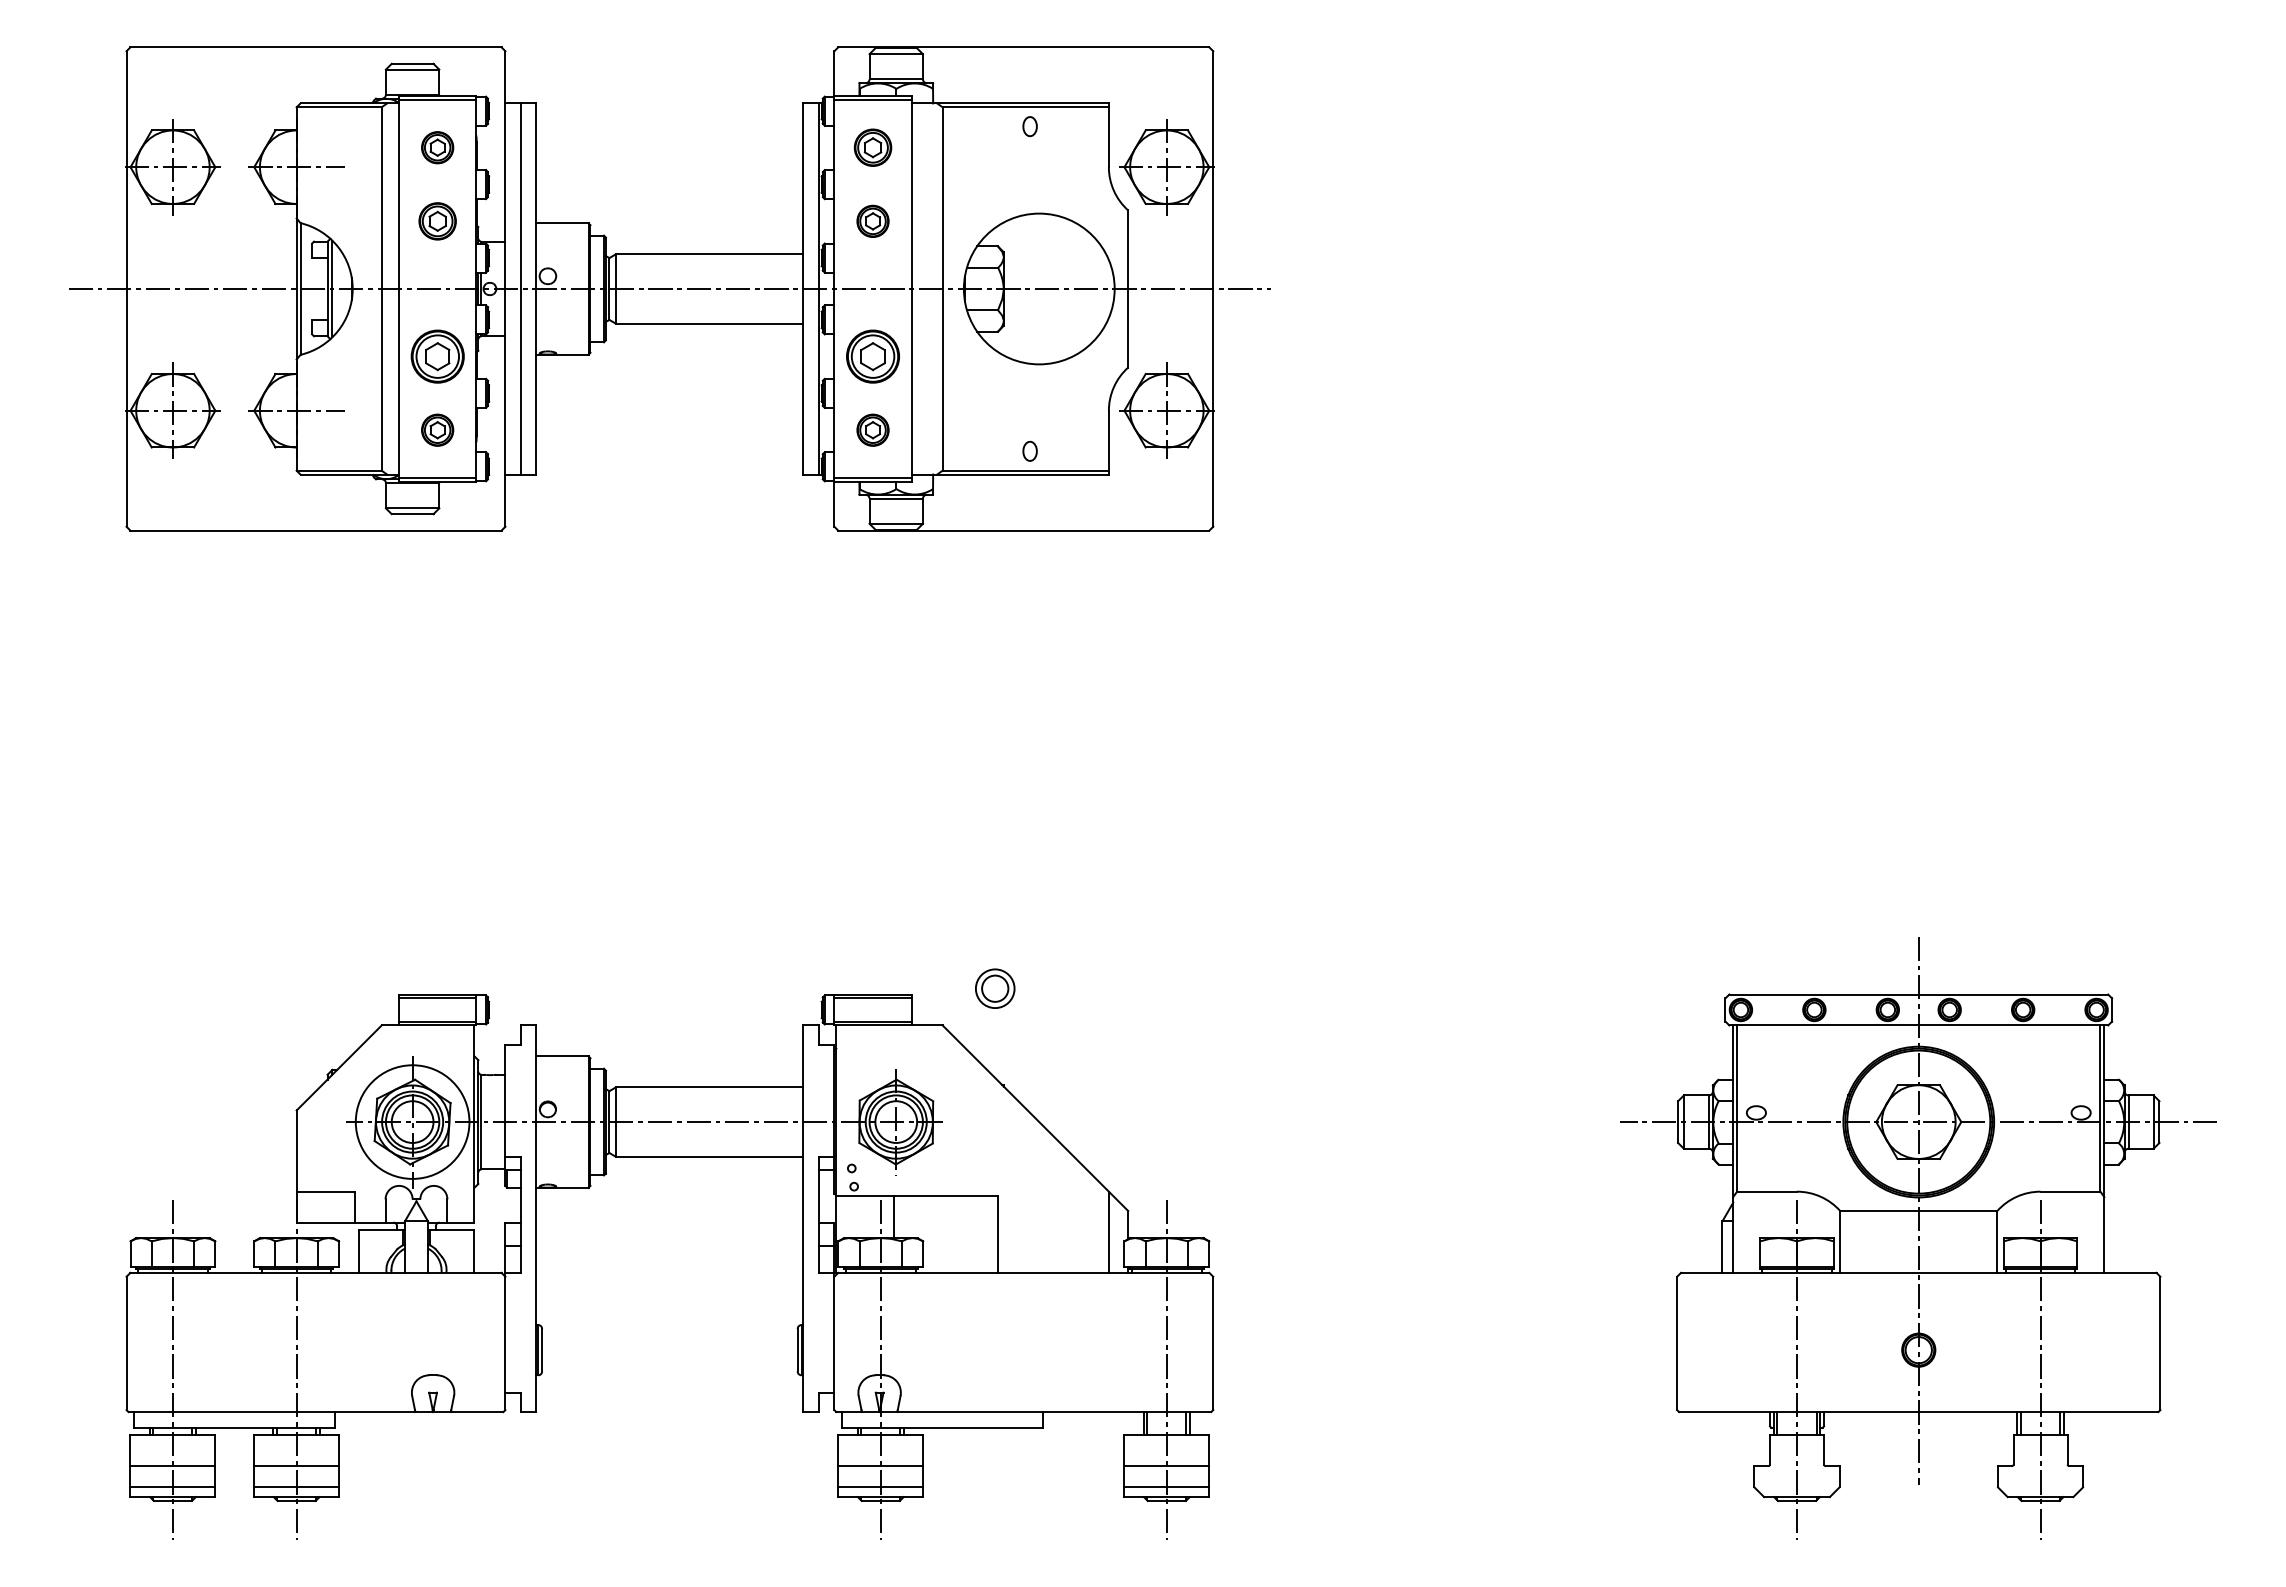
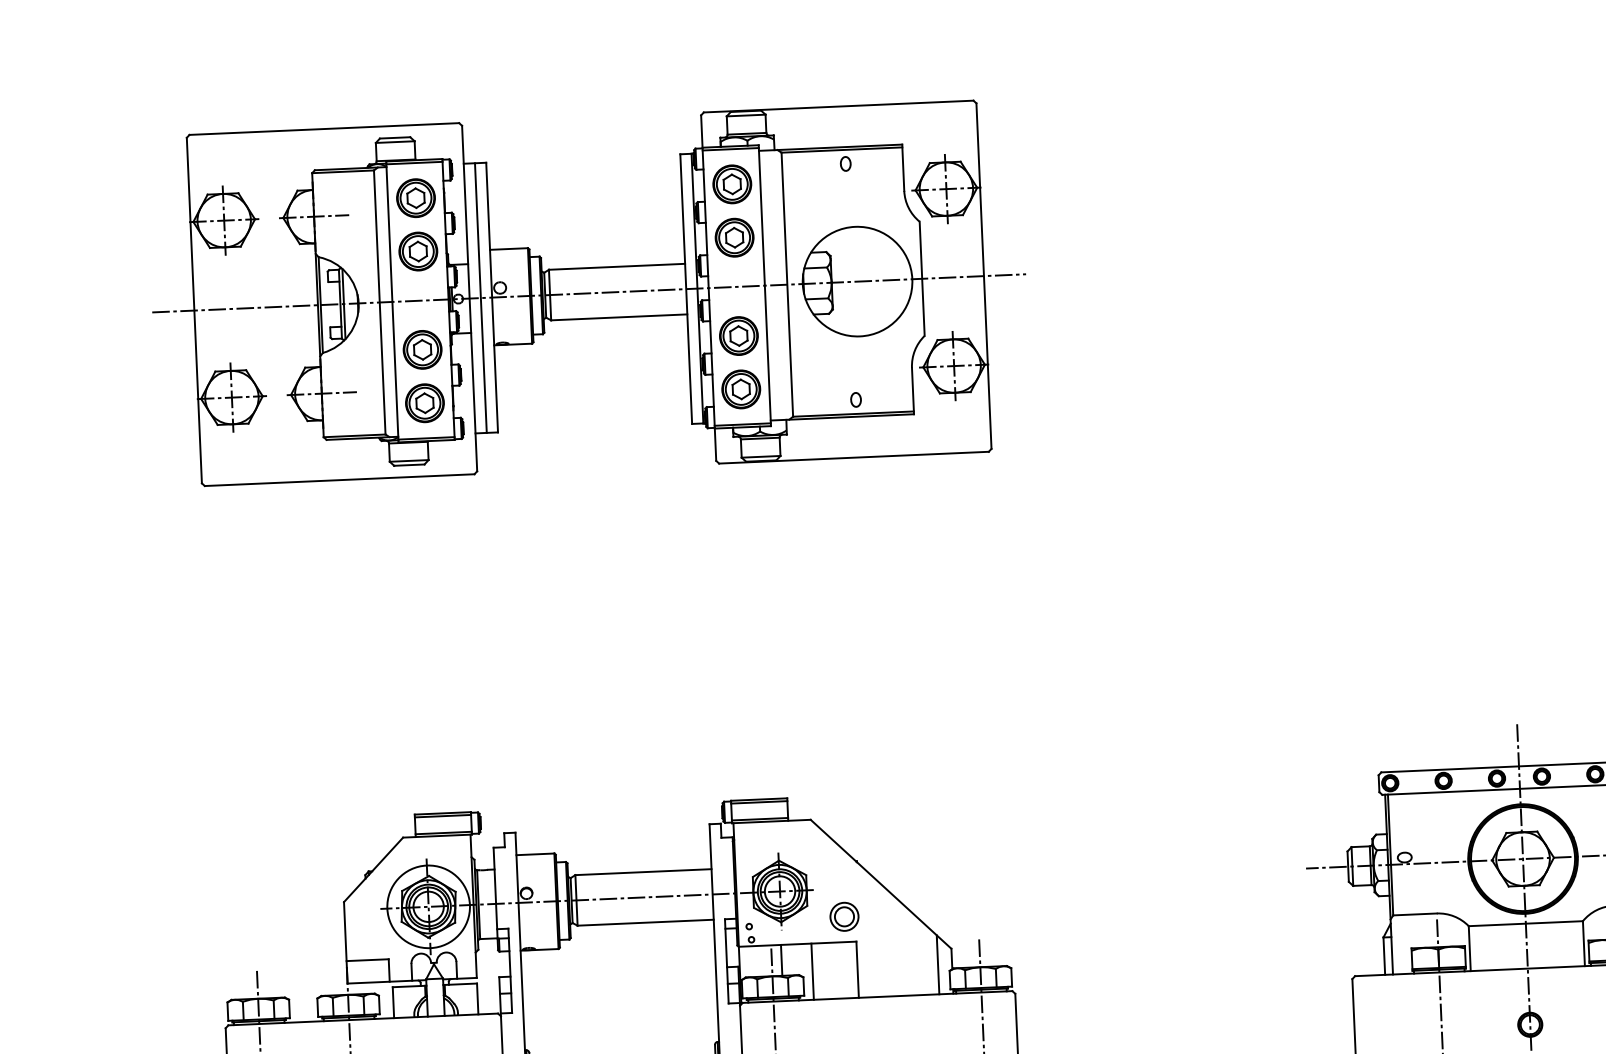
part: (437, 147) -> (415, 197), size x1.67
part: (872, 147) -> (731, 184), size x1.43
part: (437, 221) -> (418, 251), size x1.43
part: (872, 221) -> (734, 237), size x1.67
part: (437, 430) -> (424, 403), size x1.67
part: (872, 430) -> (740, 389), size x1.67
part: (995, 988) -> (844, 916), moved
line: (936, 1233) -> (812, 971), added

